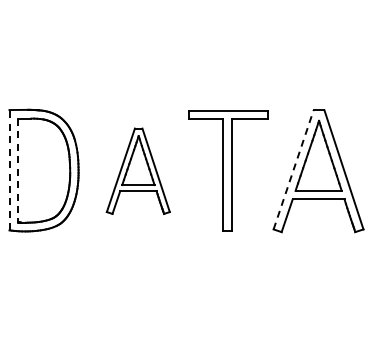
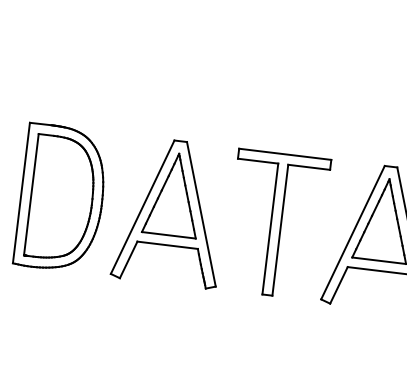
line: (9, 169) -> (21, 192), dashed -> solid
line: (293, 169) -> (352, 232), dashed -> solid
line: (18, 170) -> (31, 194), dashed -> solid
part: (138, 171) -> (171, 212), size x1.43

